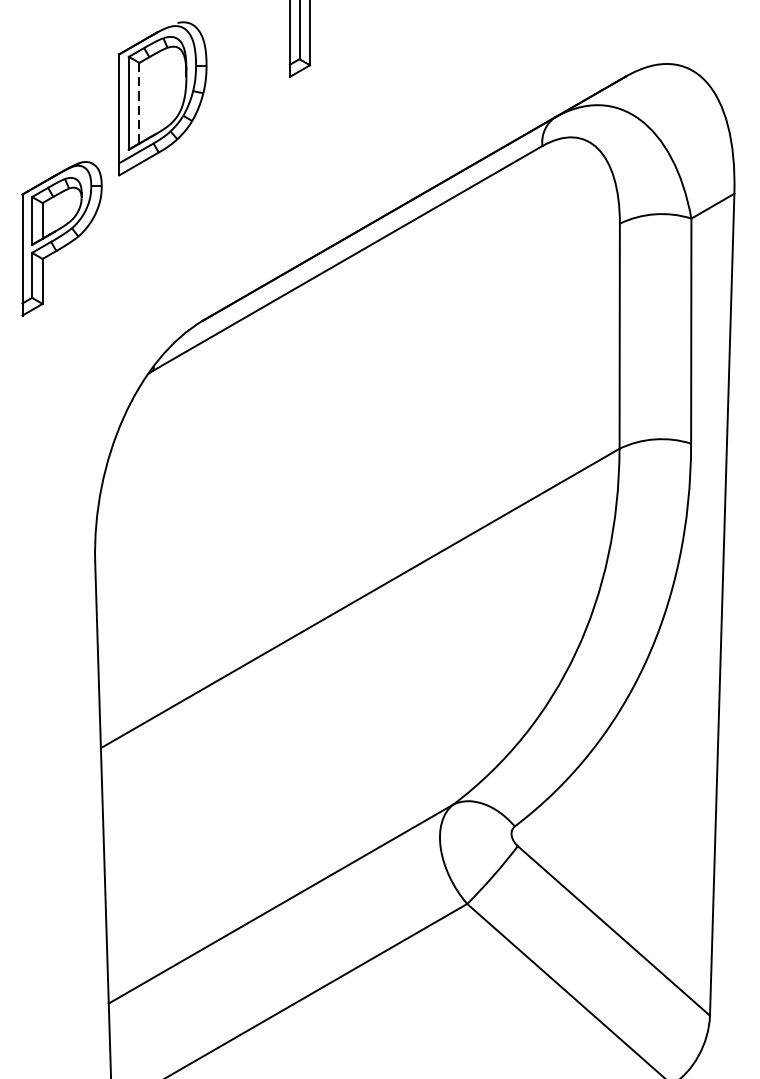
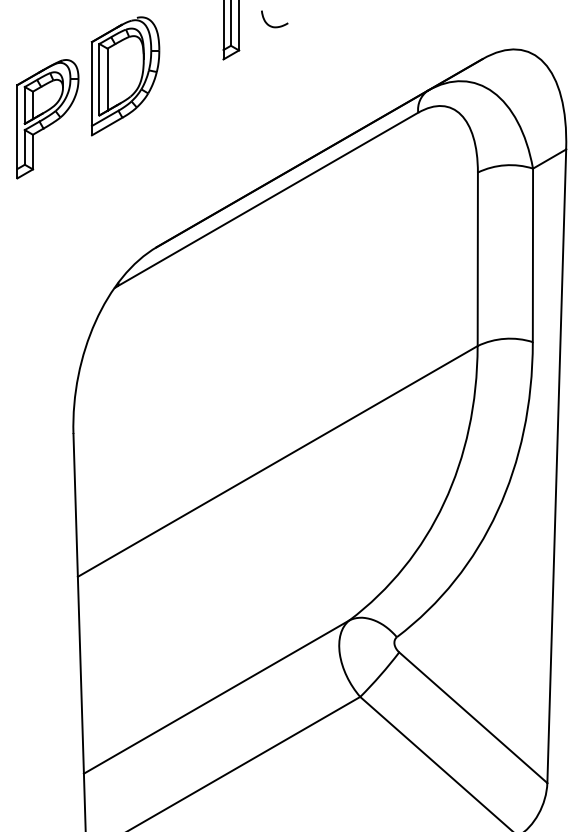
curve: (352, 32) -> (271, 25), added
line: (139, 104) -> (107, 80), dashed -> solid
part: (61, 239) -> (47, 119), moved

